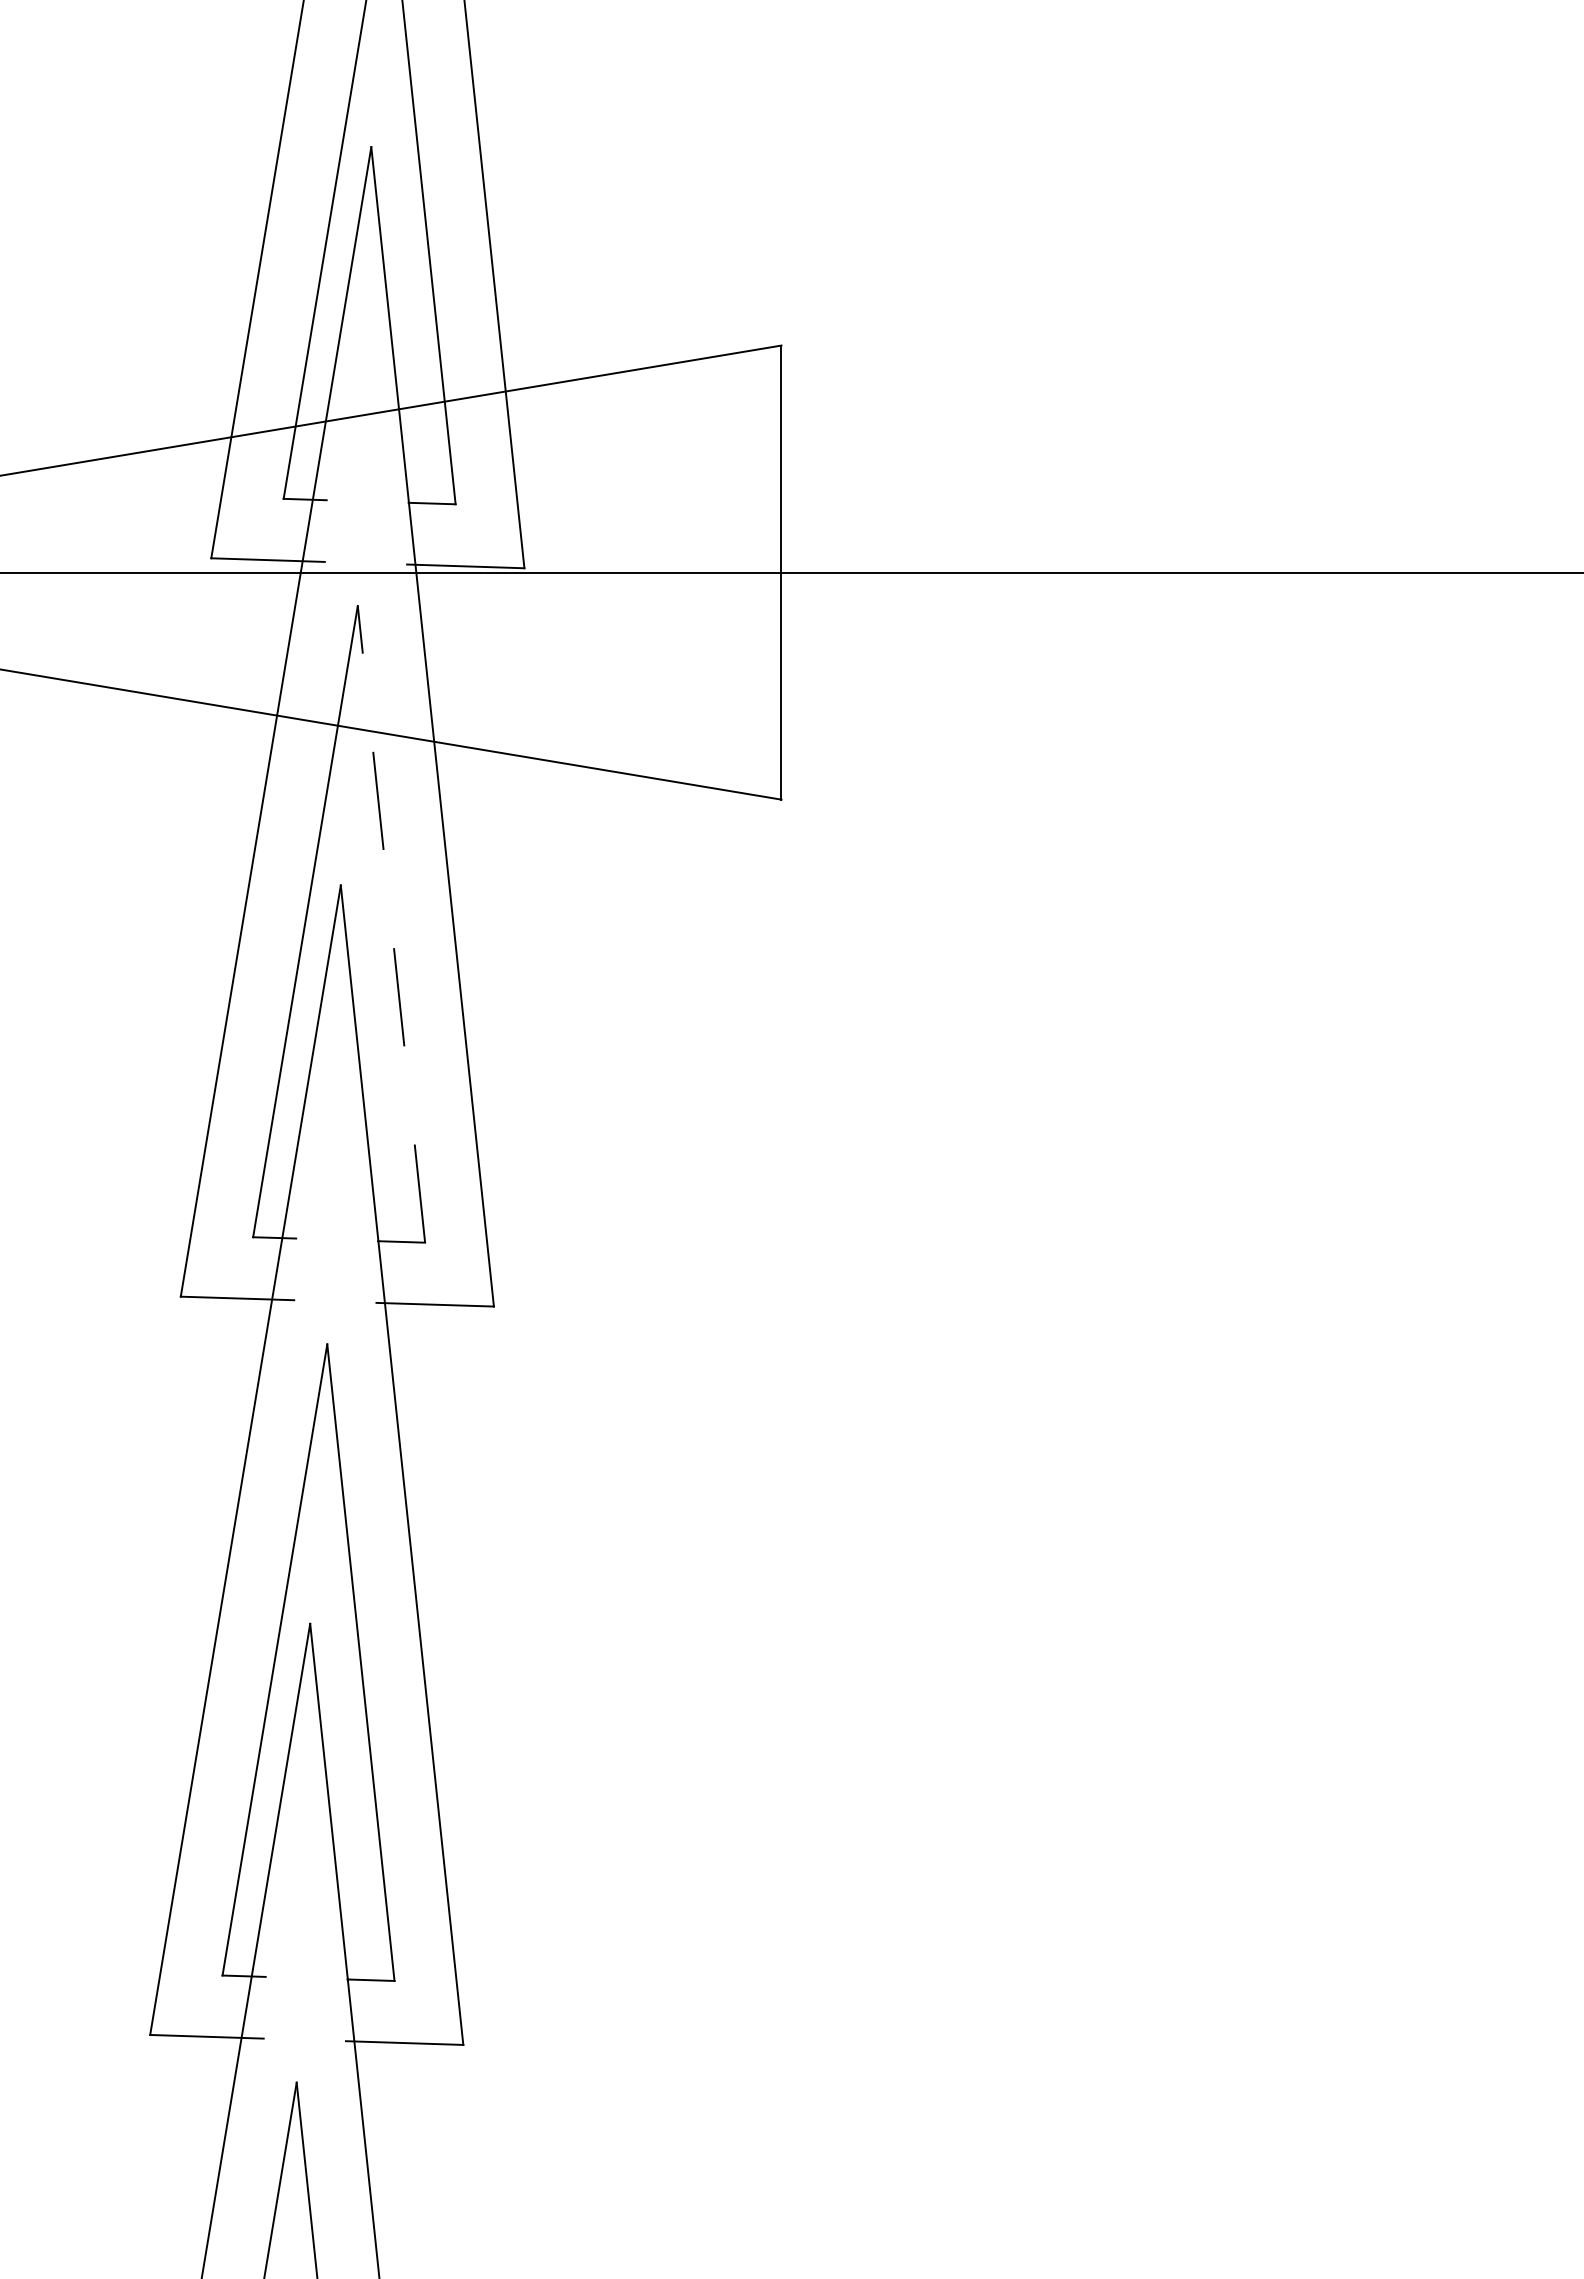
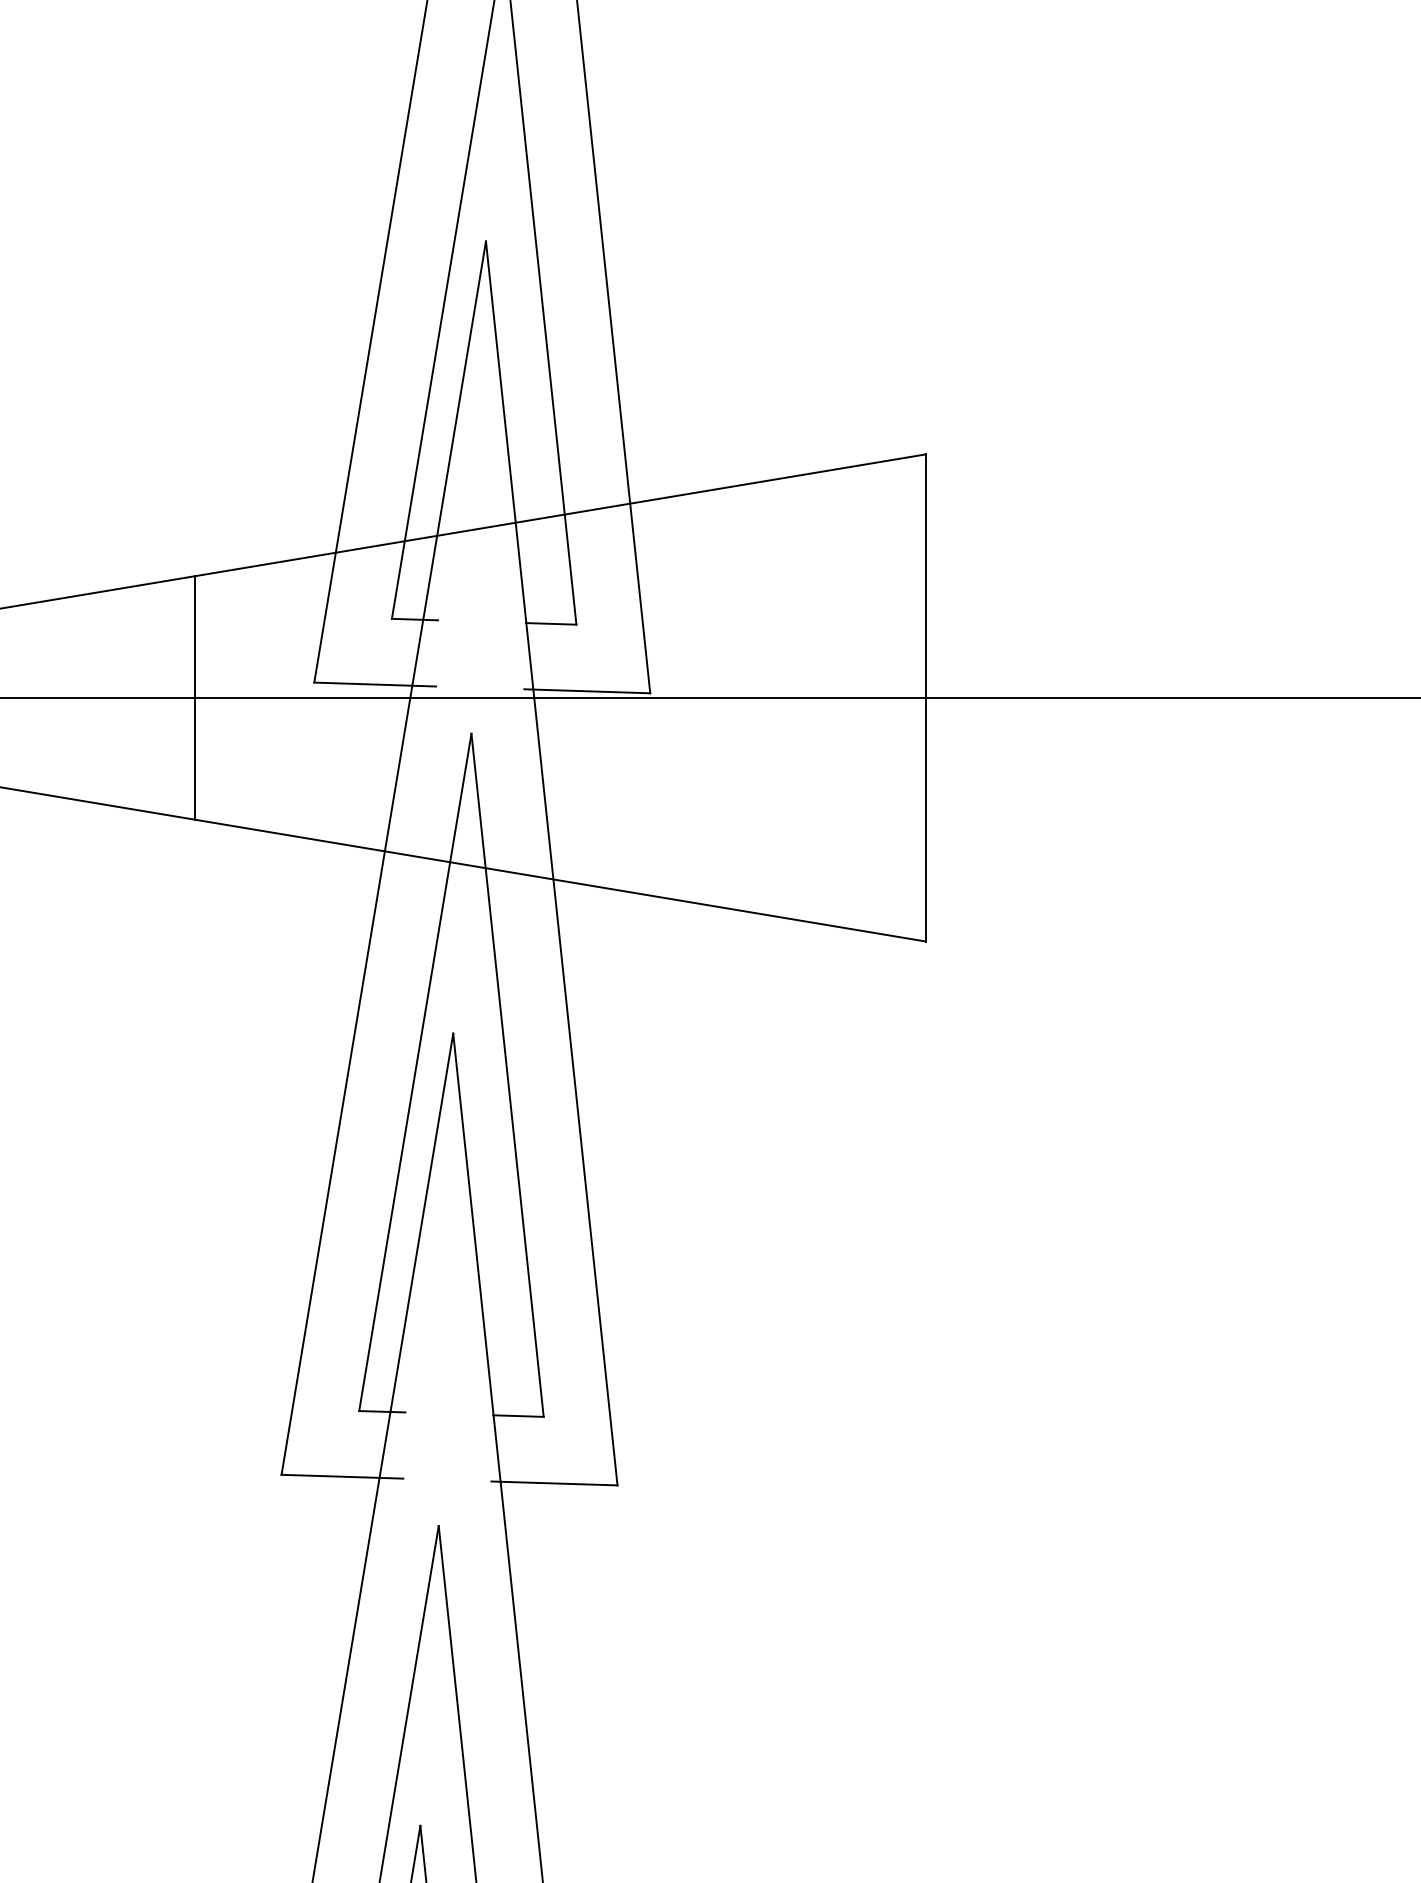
line: (100, 572) -> (195, 697), added
line: (391, 923) -> (507, 1074), dashed -> solid

